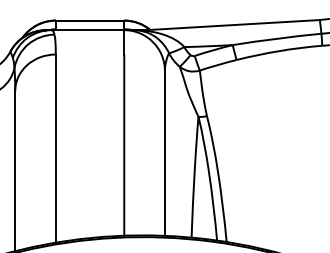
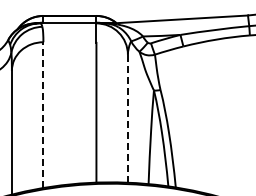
line: (55, 149) -> (43, 115), solid -> dashed
line: (164, 152) -> (127, 118), solid -> dashed

